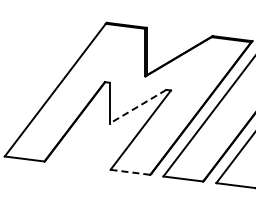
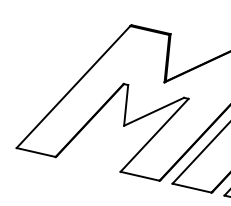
line: (137, 107) -> (153, 112), dashed -> solid
line: (130, 172) -> (140, 176), dashed -> solid

